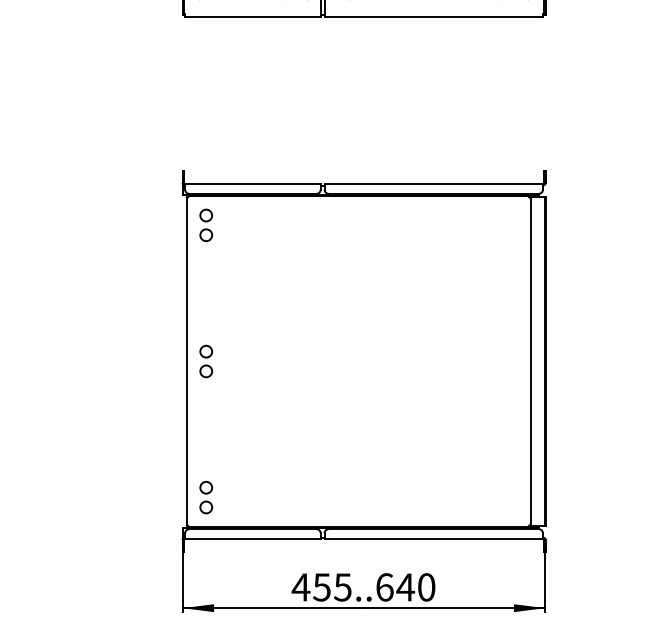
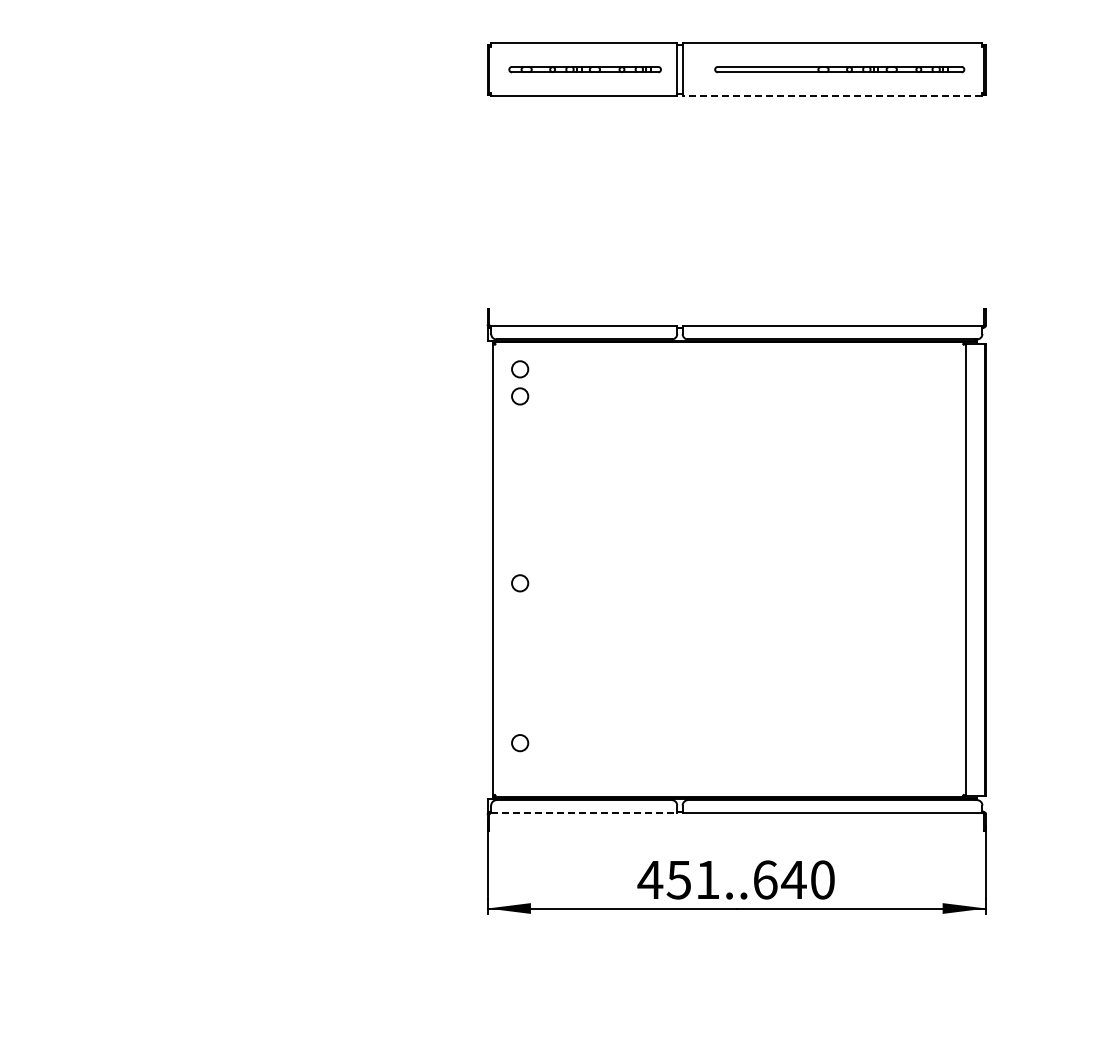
line: (433, 16) -> (832, 96), solid -> dashed
circle: (206, 351) -> (520, 556), removed
circle: (206, 507) -> (520, 770), removed
line: (253, 538) -> (584, 813), solid -> dashed
text: (342, 587) -> (707, 880), 455..640 -> 451..640

